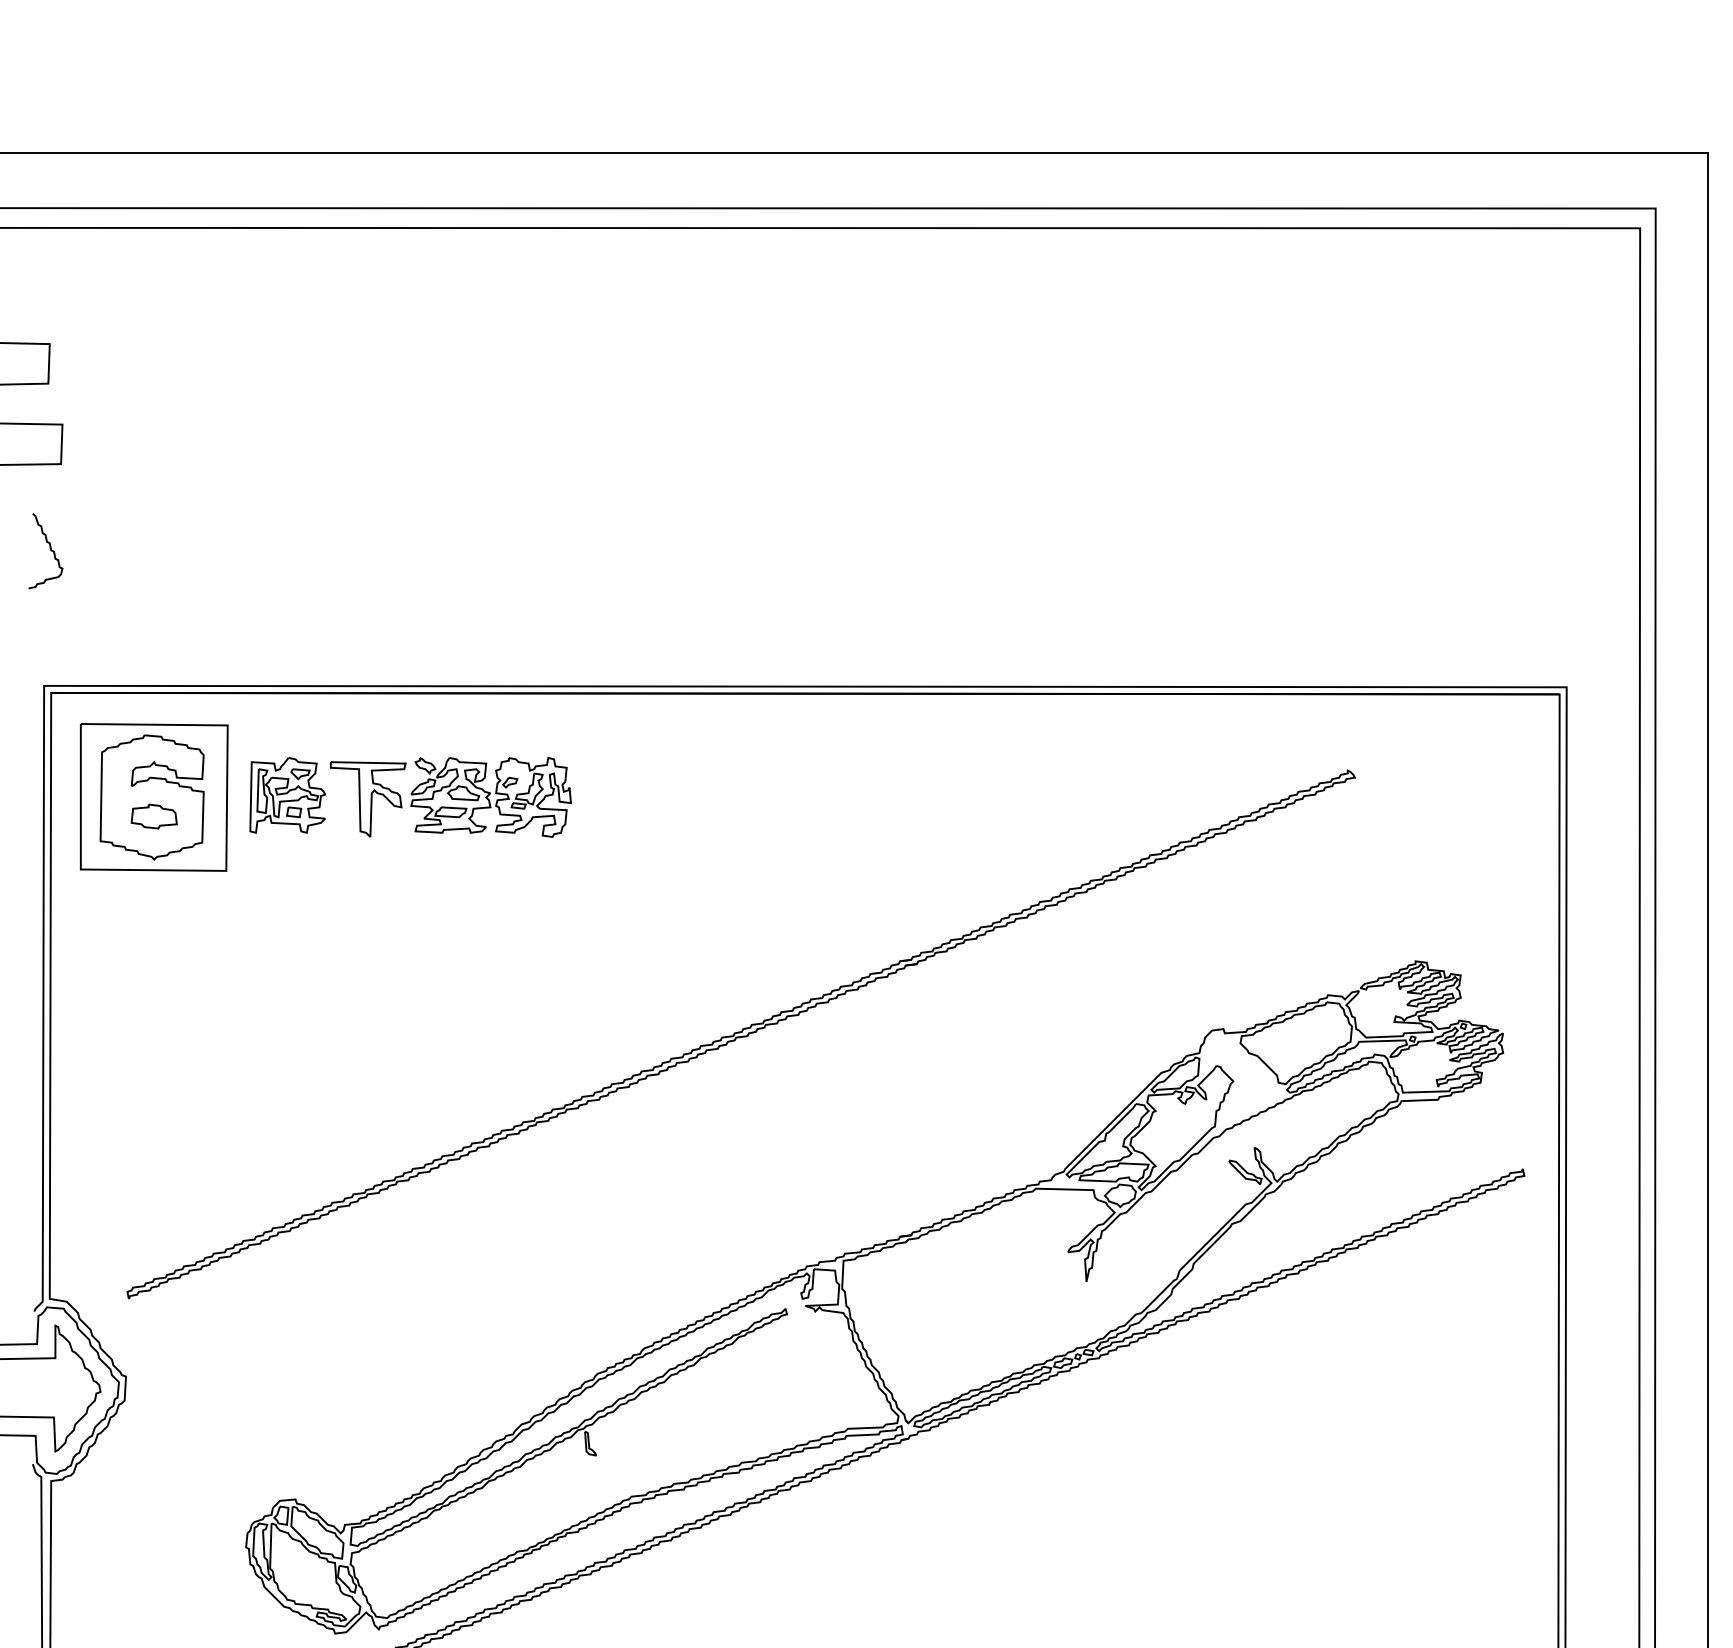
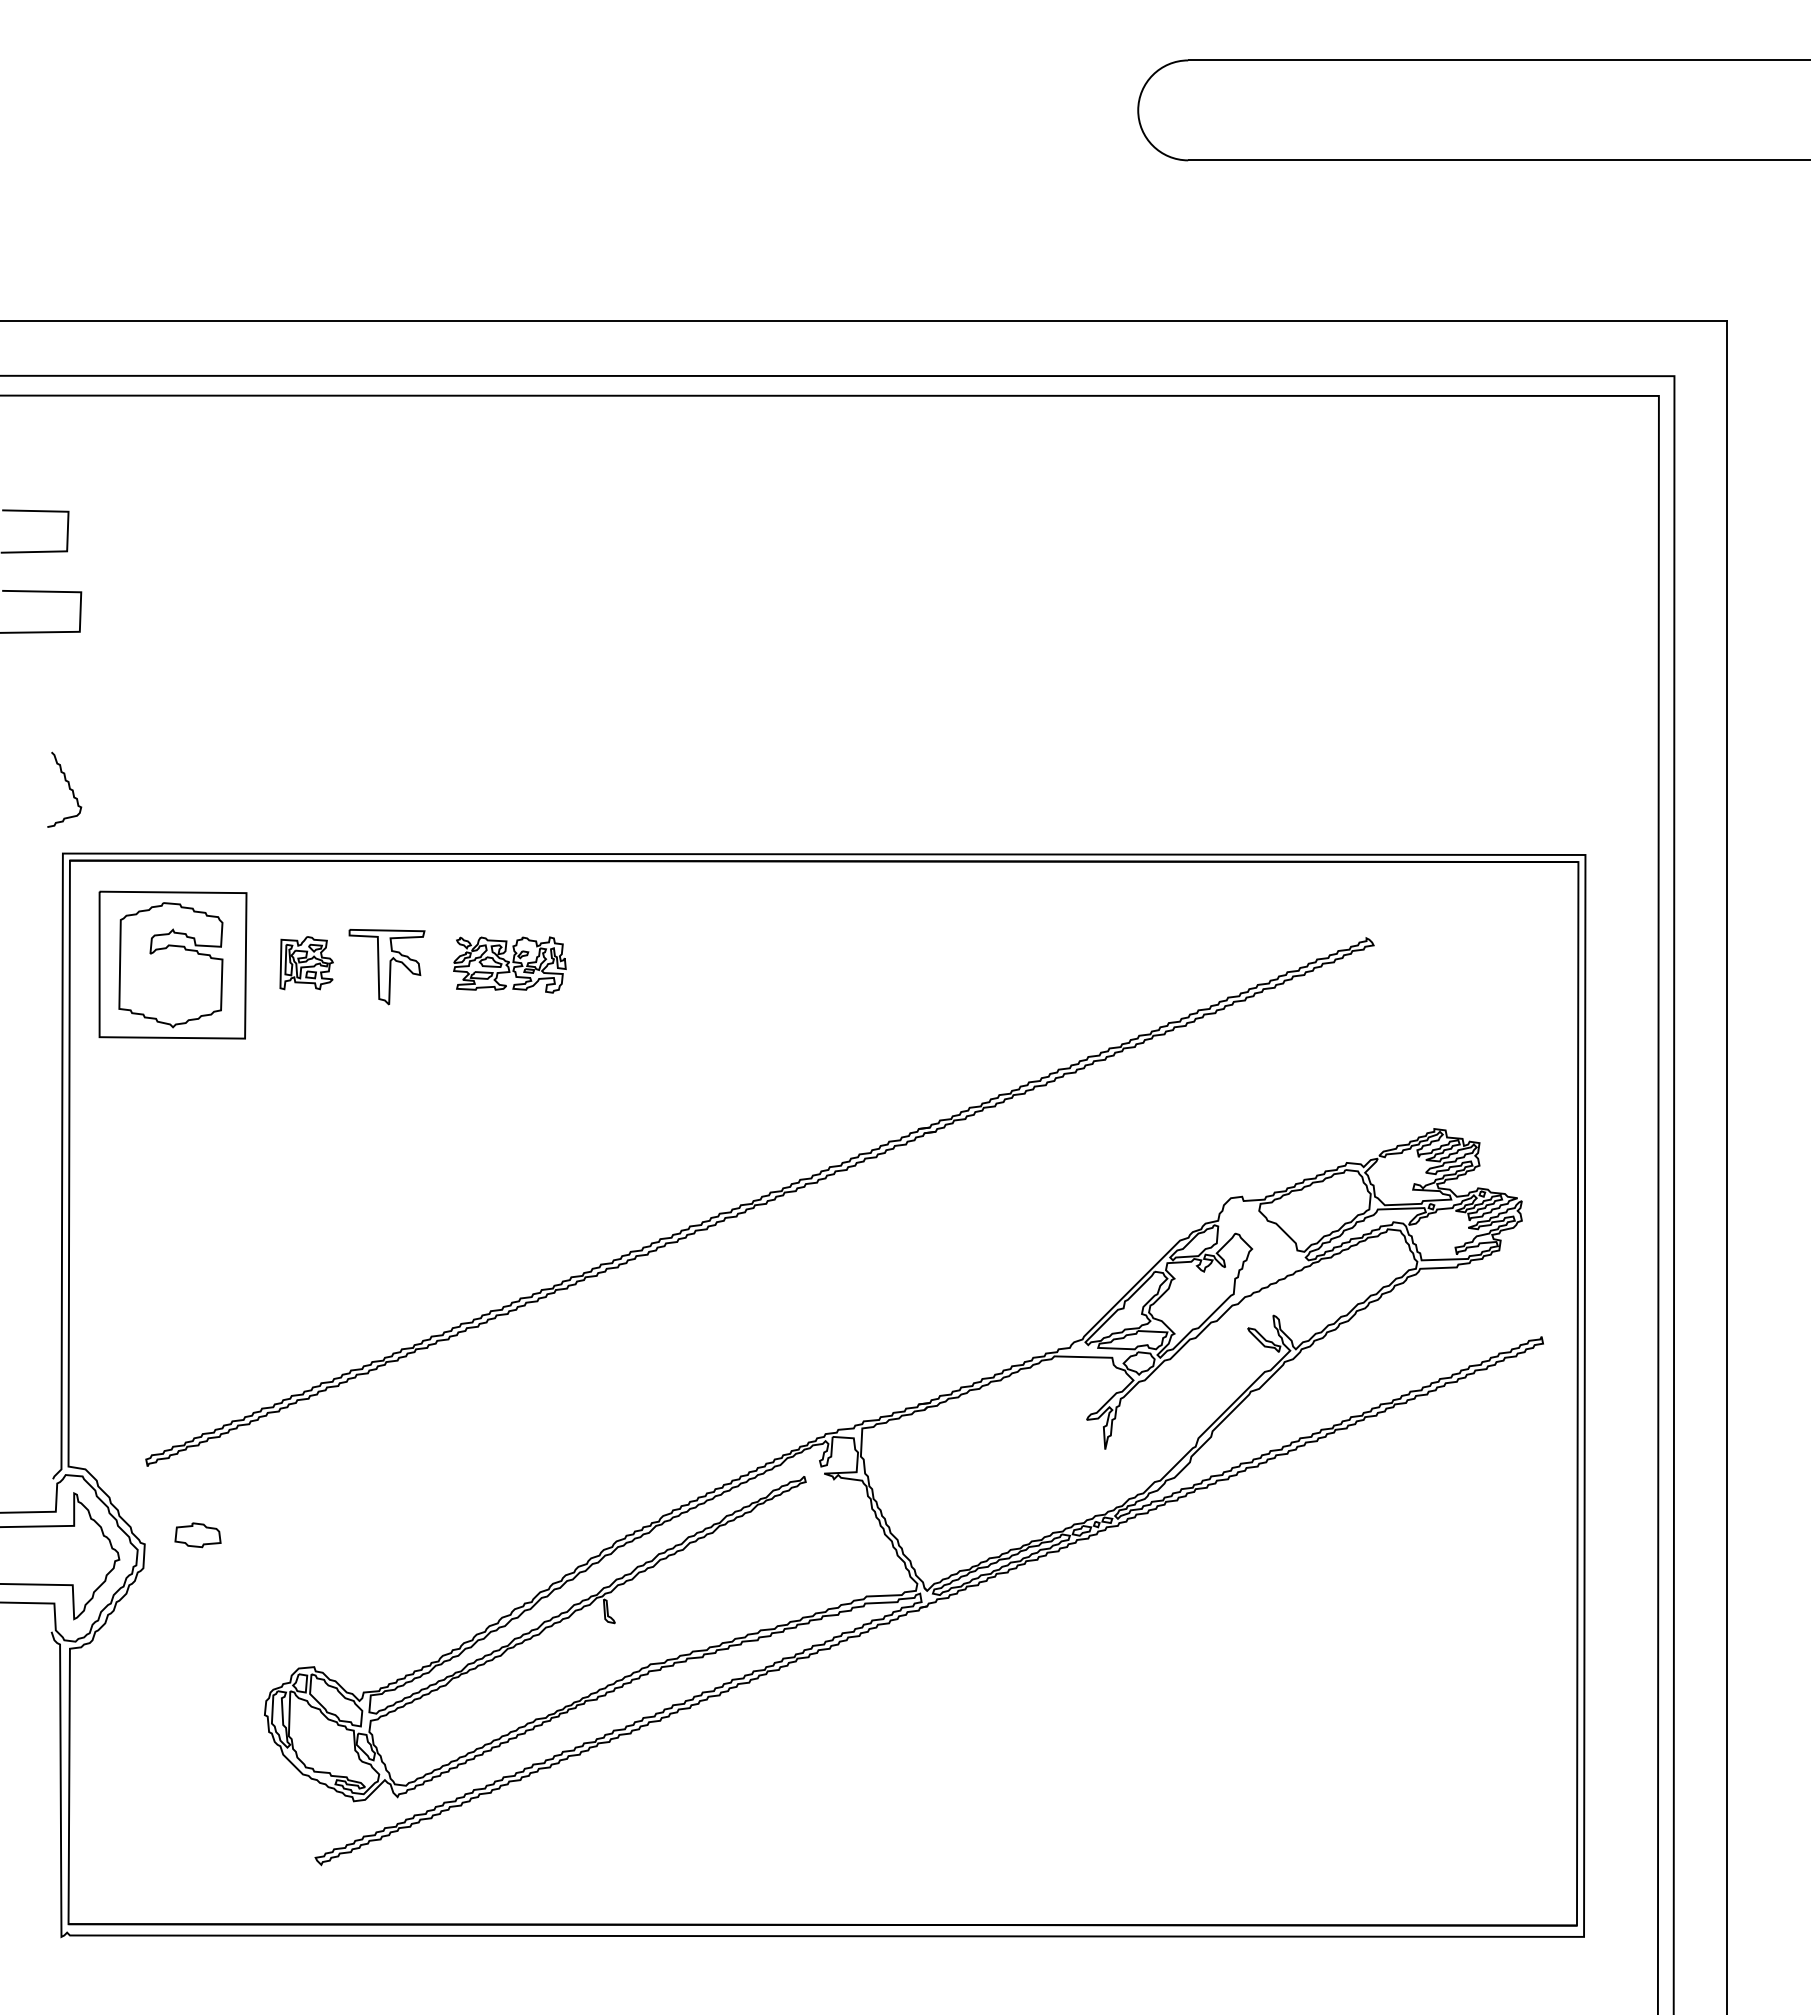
curve: (49, 548) -> (68, 787), moved
part: (287, 794) -> (306, 962), size x0.7
part: (490, 796) -> (509, 964), size x0.7
part: (153, 816) -> (197, 1535), moved

